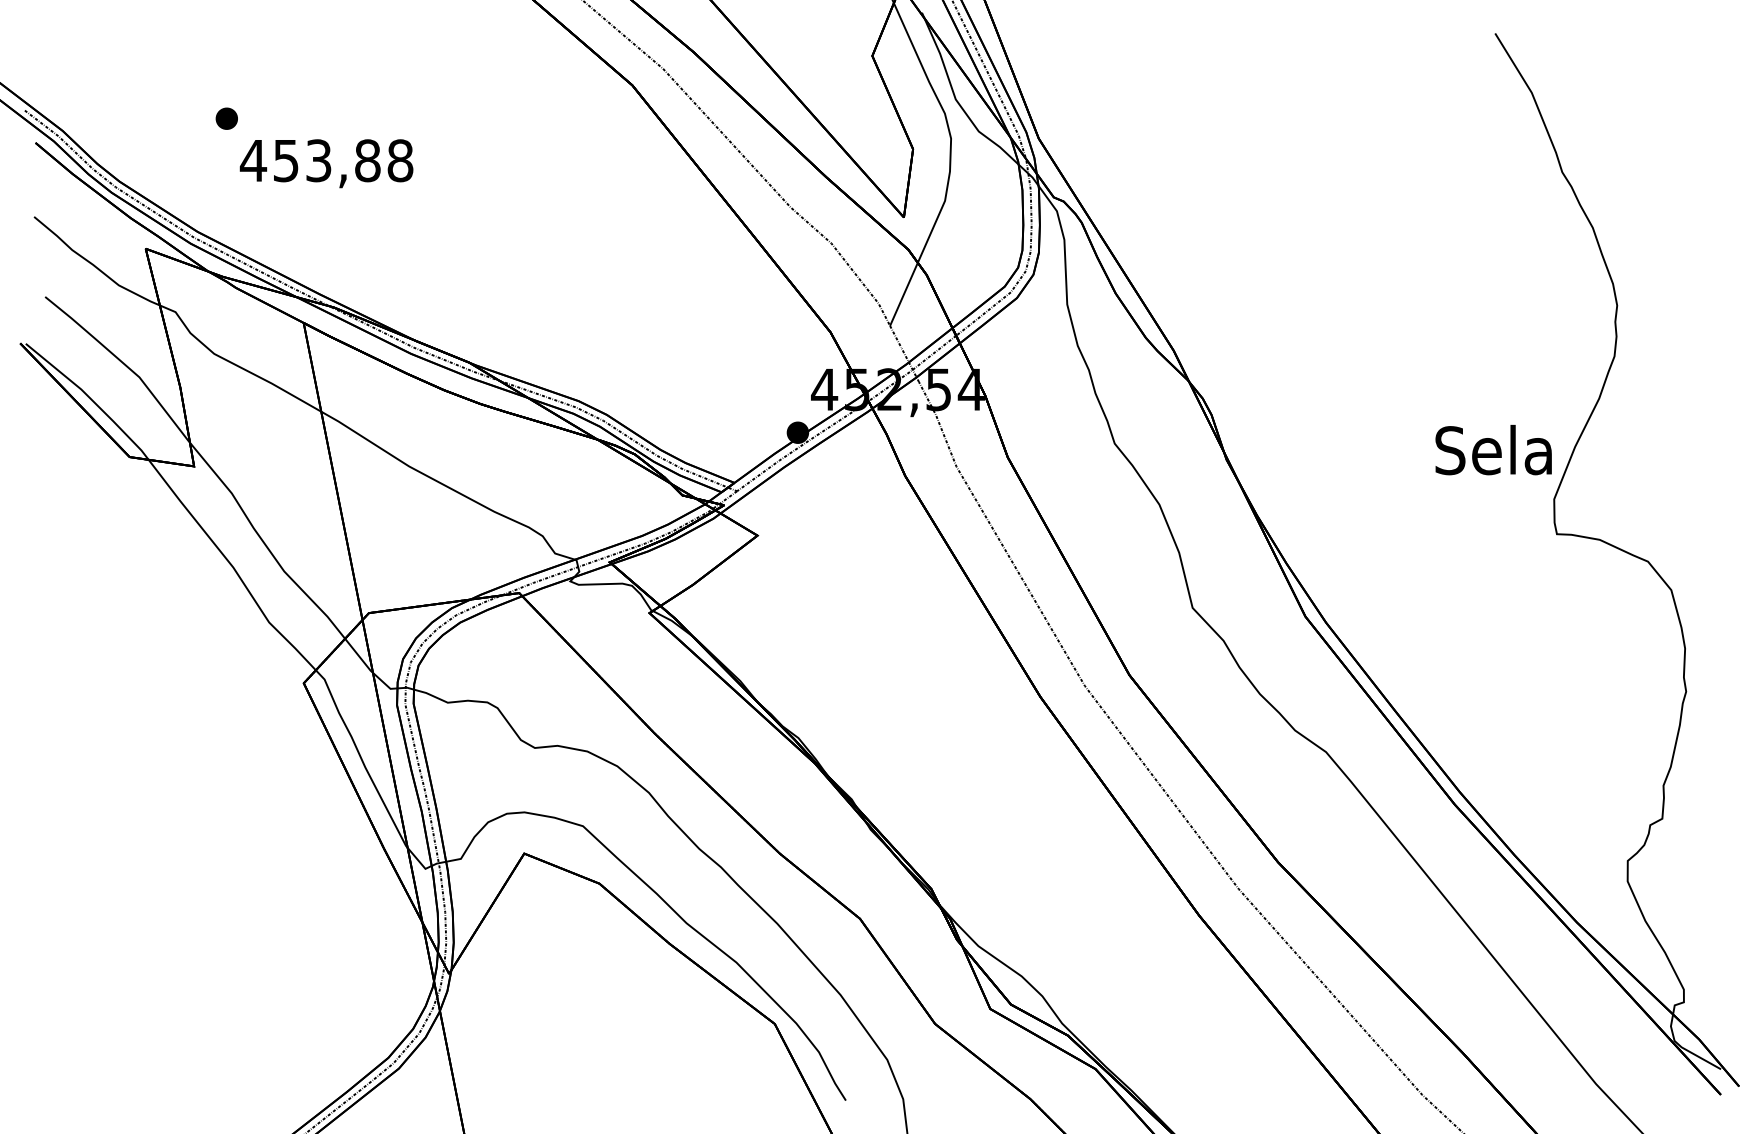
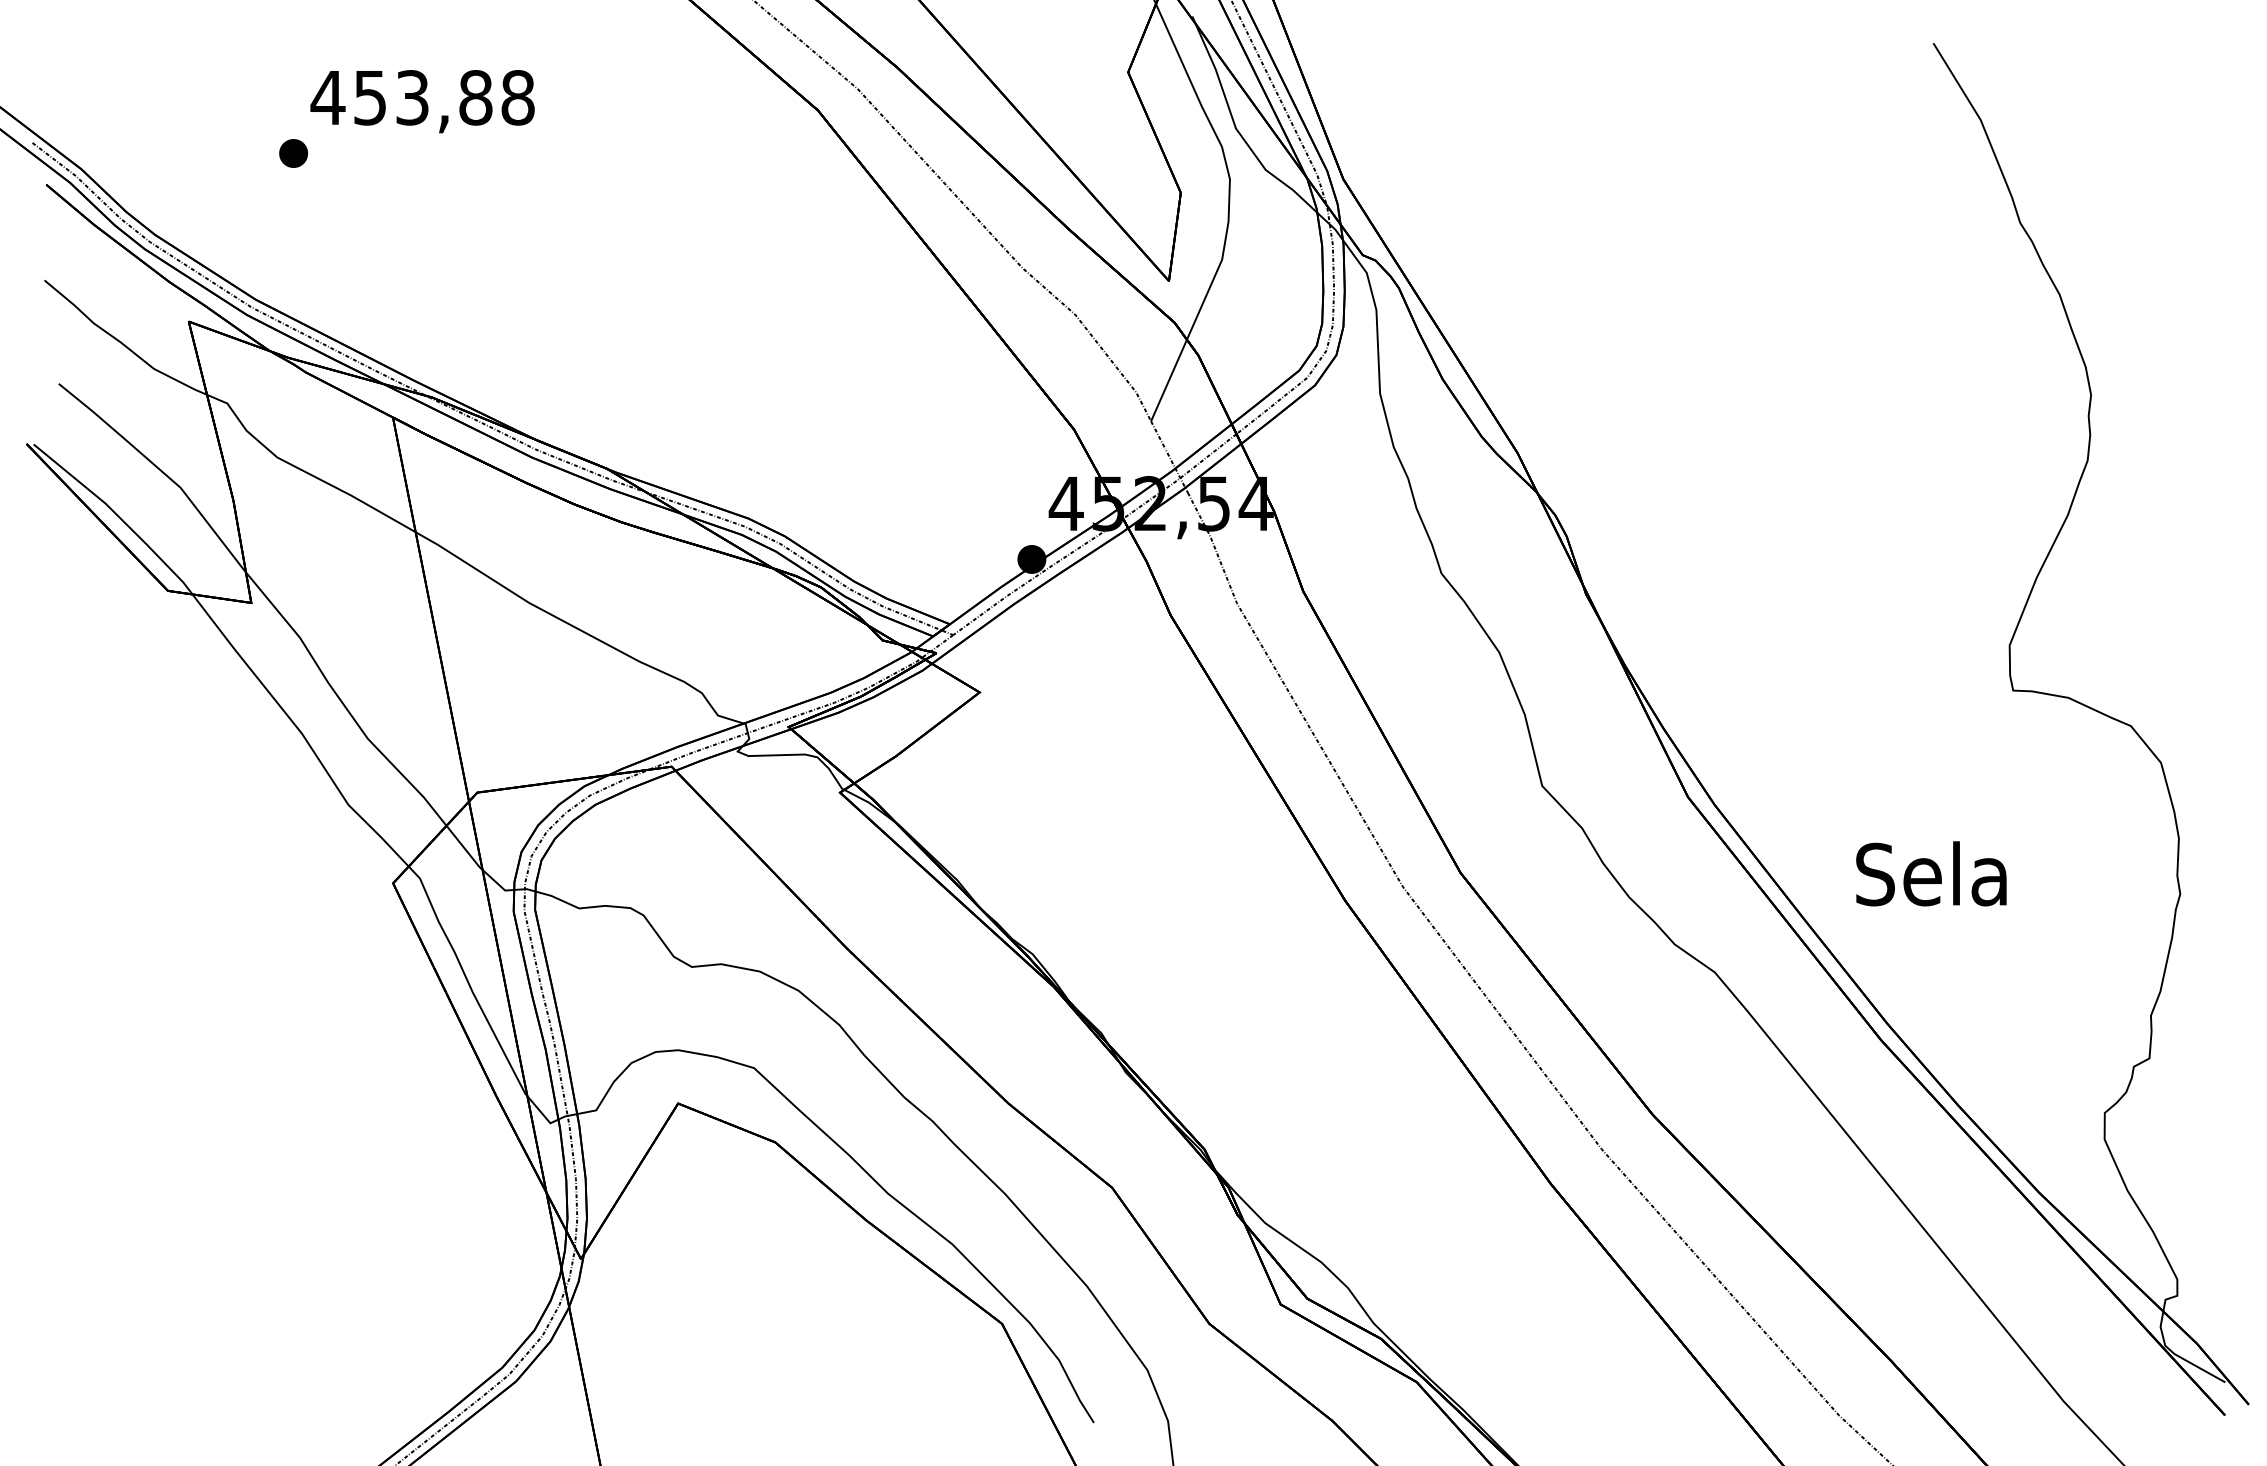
text: (326, 163) -> (422, 101), moved
text: (1493, 449) -> (1931, 873), moved

